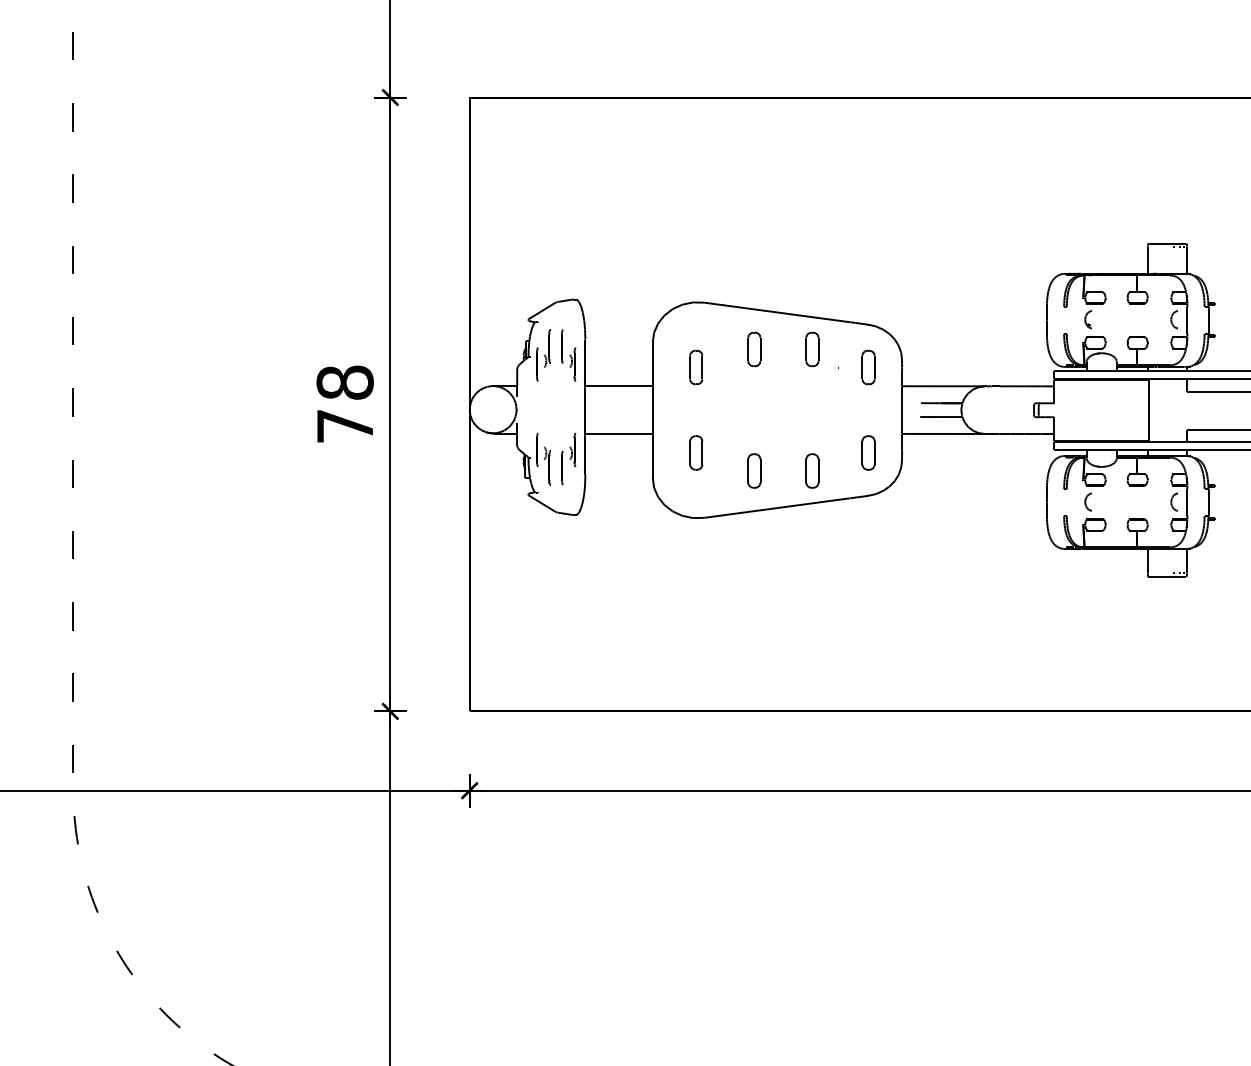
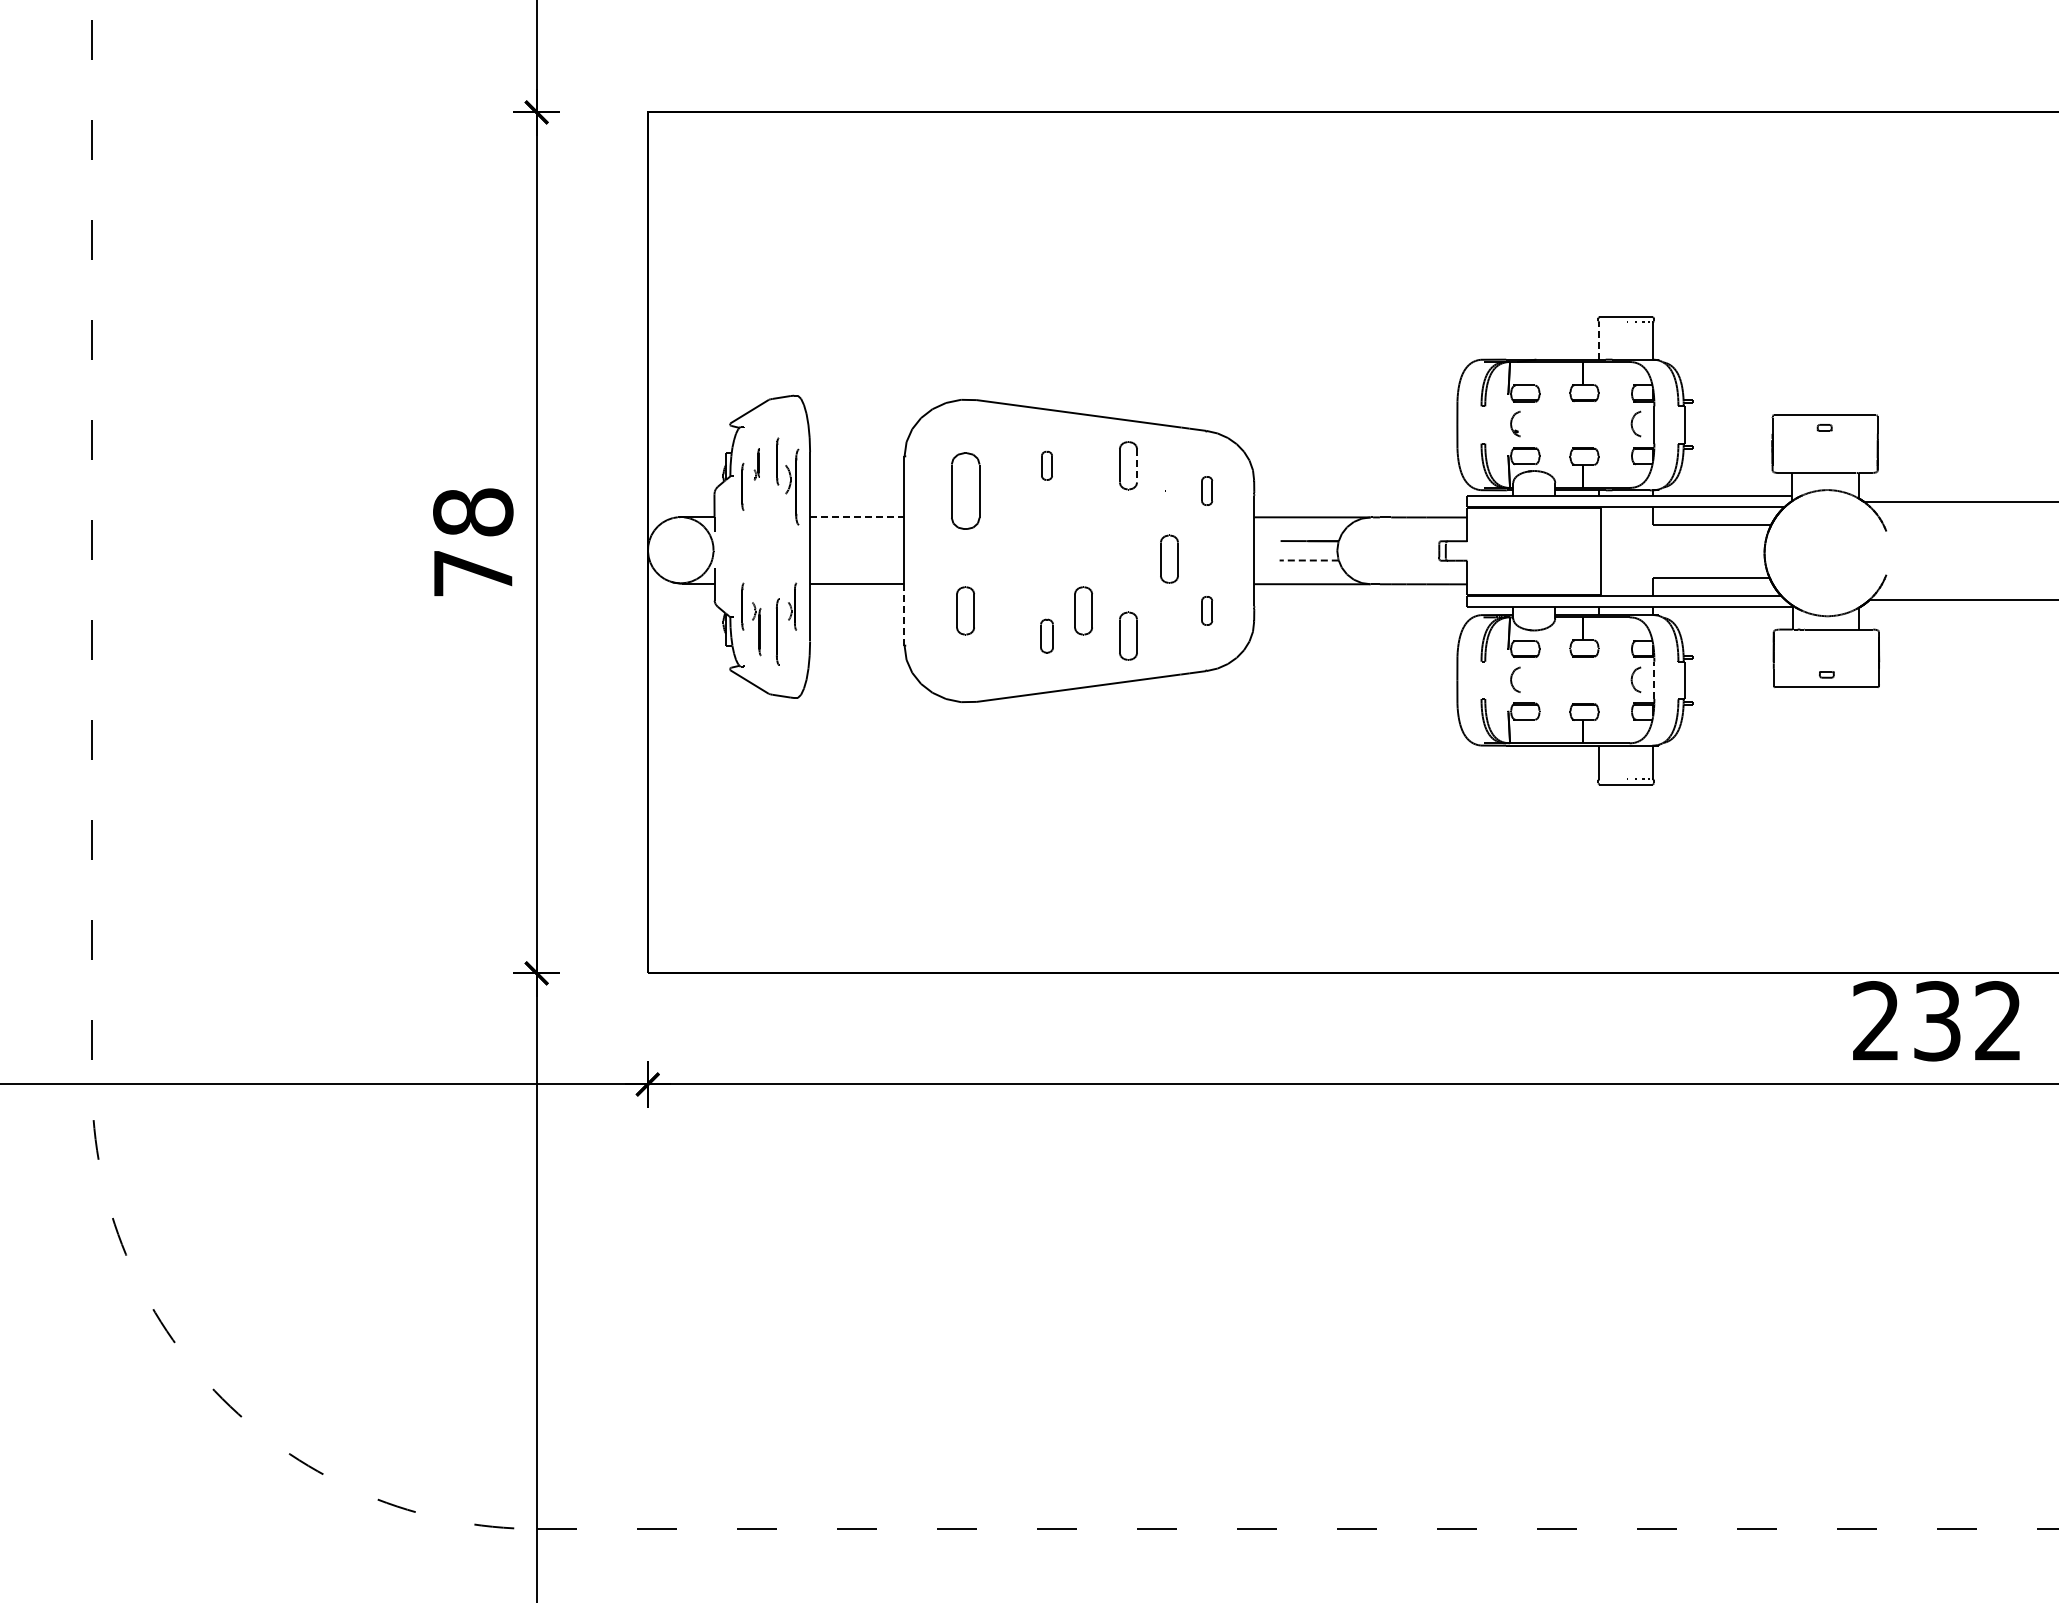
line: (1147, 260) -> (1598, 340), solid -> dashed
part: (547, 348) -> (756, 464), size x0.6
part: (753, 349) -> (1046, 465), size x0.6
line: (818, 349) -> (1137, 465), solid -> dashed
part: (572, 364) -> (792, 486), size x1.6
part: (696, 367) -> (965, 490), size x1.6
part: (868, 367) -> (1206, 490), size x0.6
line: (619, 386) -> (857, 517), solid -> dashed
part: (841, 415) -> (1169, 558), added
line: (941, 417) -> (1309, 560), solid -> dashed
part: (780, 452) -> (1083, 610), added
part: (868, 452) -> (1206, 610), size x0.6
line: (652, 455) -> (904, 614), solid -> dashed
part: (562, 467) -> (777, 631), size x1.4
part: (753, 470) -> (1046, 635), size x0.7
line: (1187, 502) -> (1654, 680), solid -> dashed

